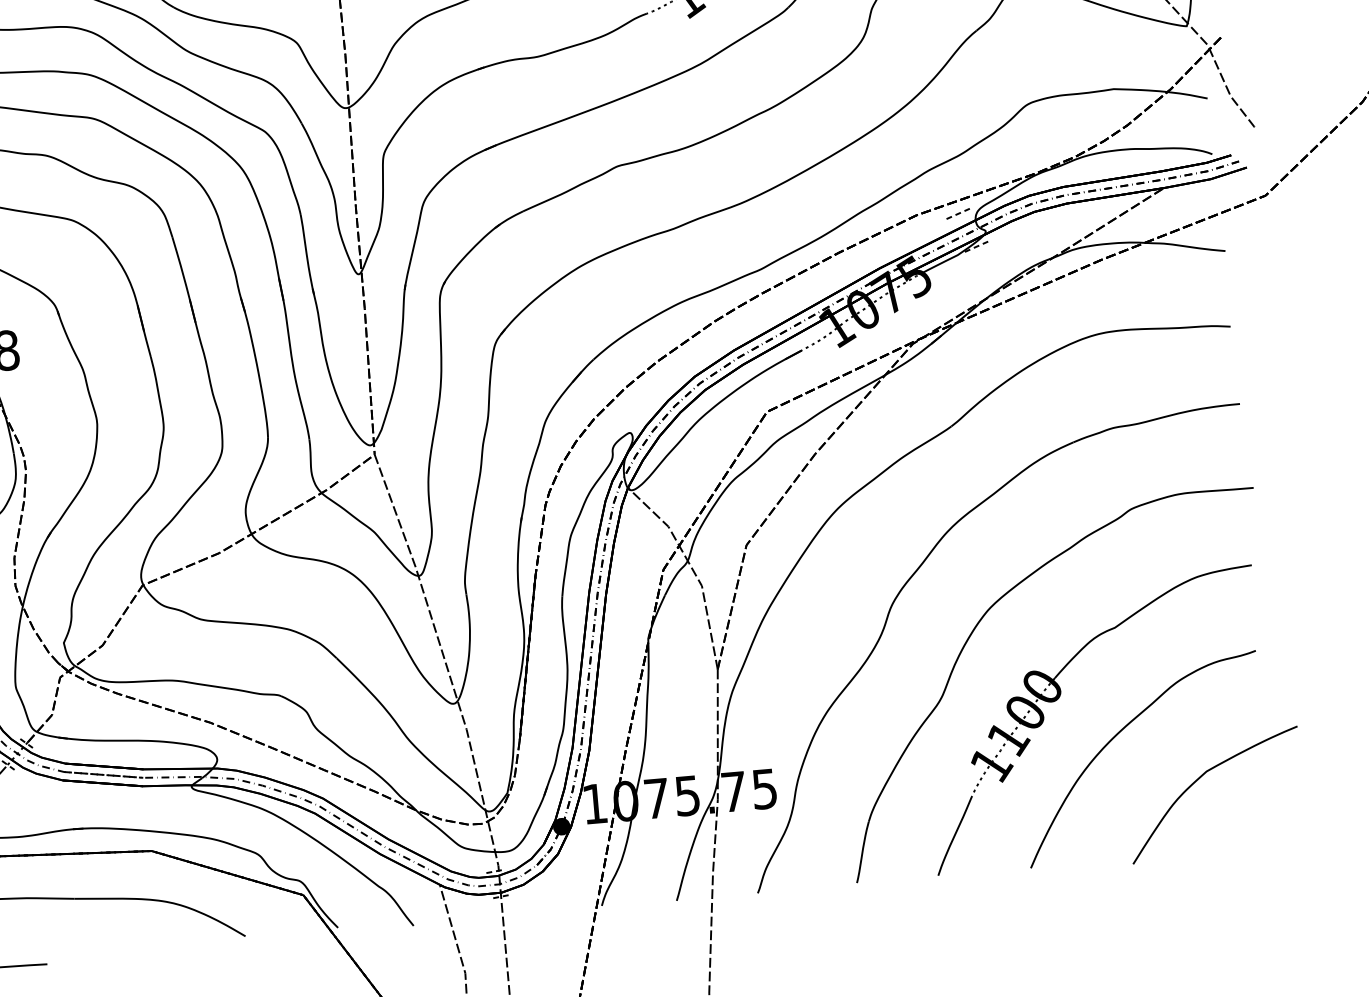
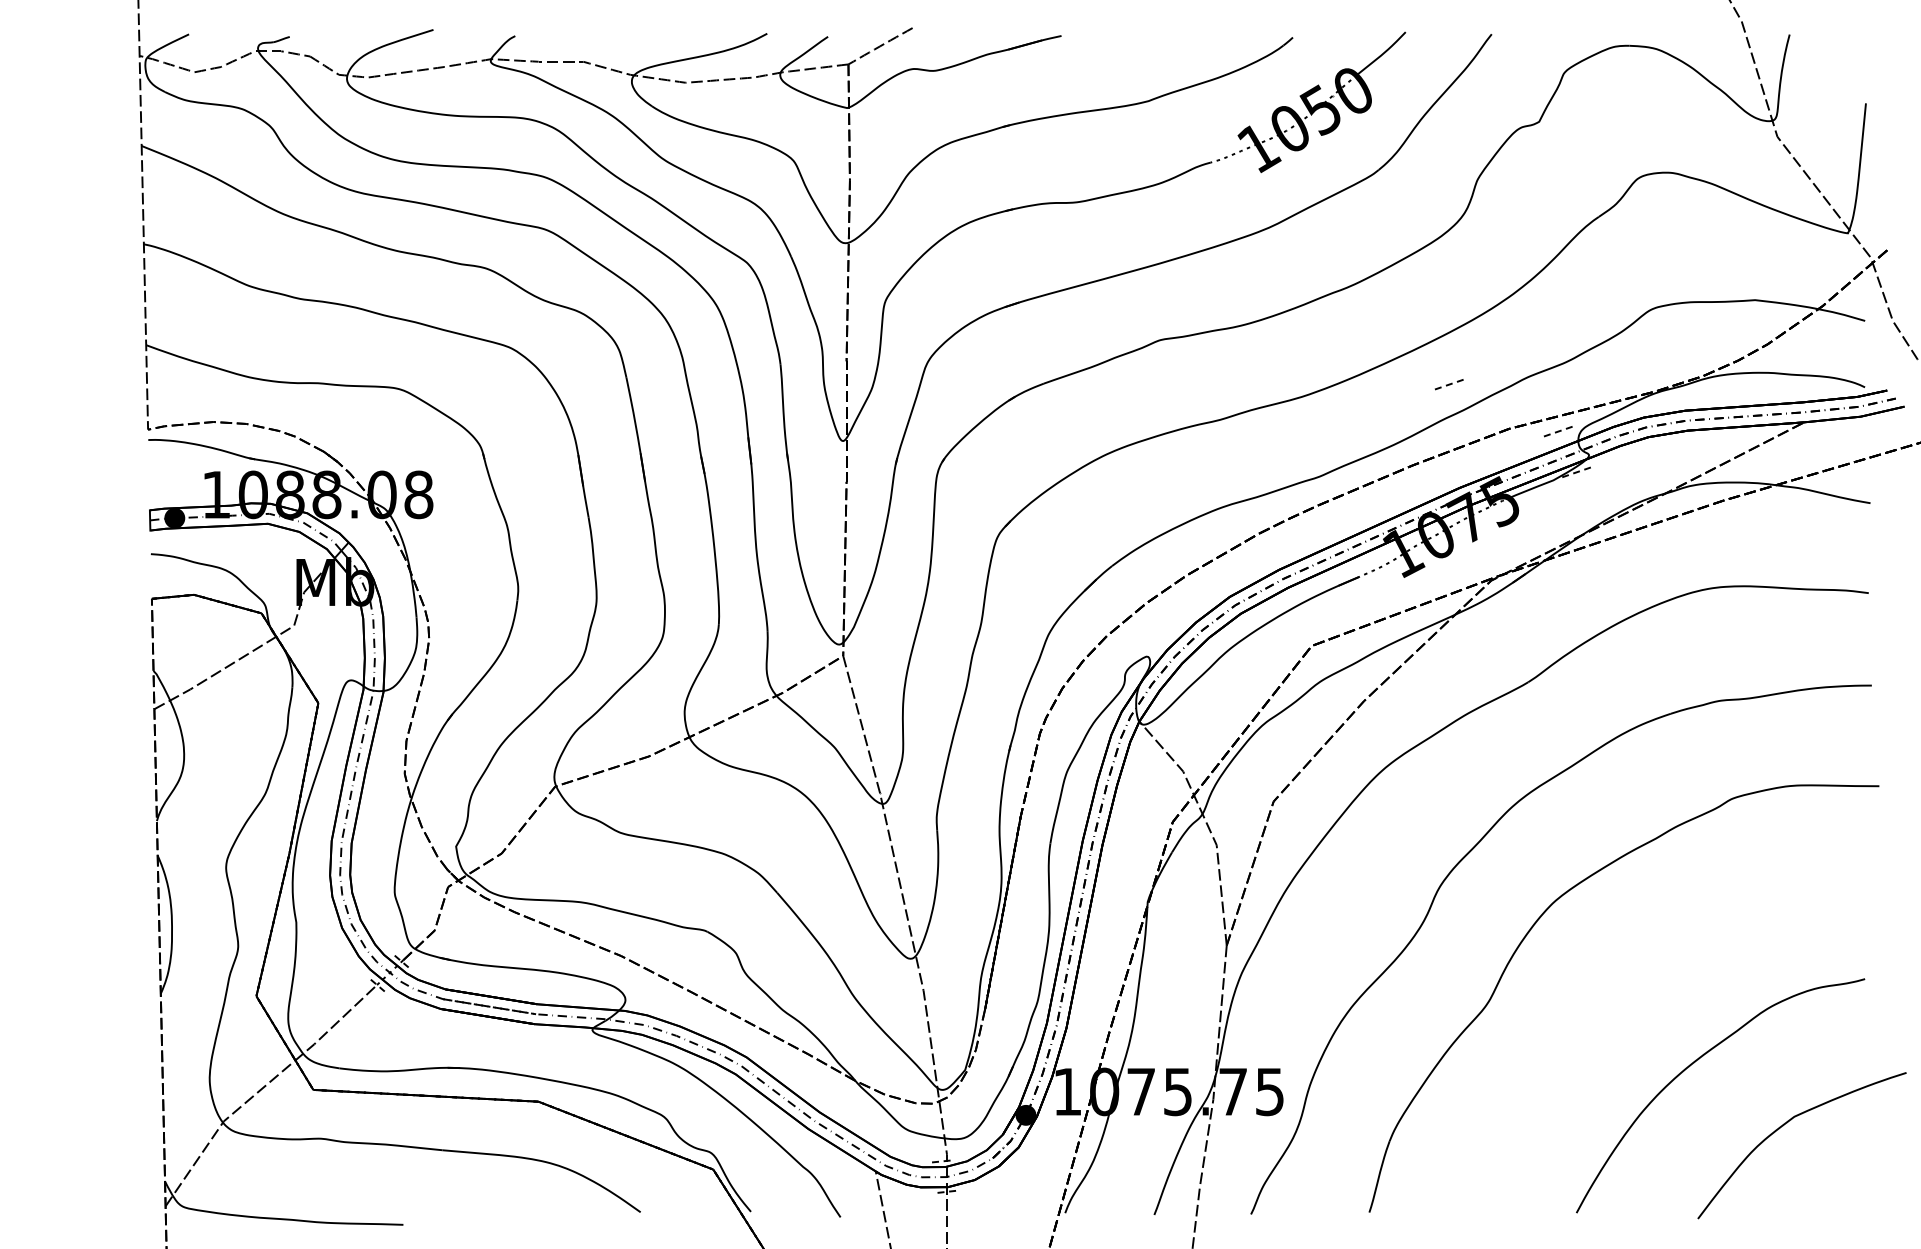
line: (862, 182) -> (1448, 384), added
part: (1059, 697) -> (1628, 1014), removed

